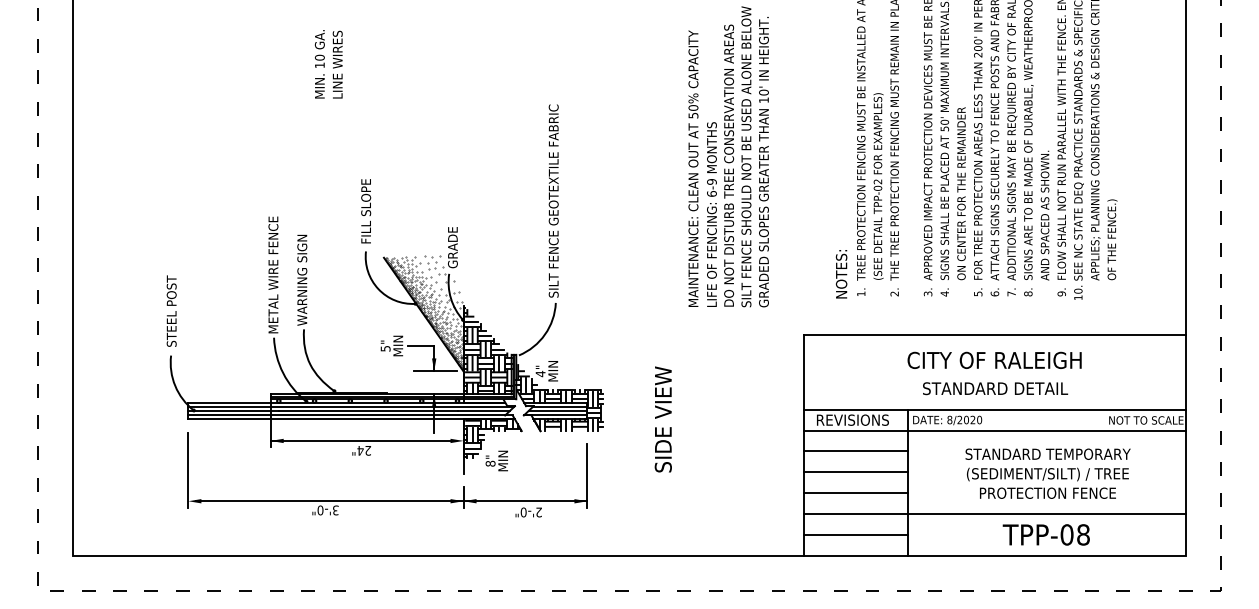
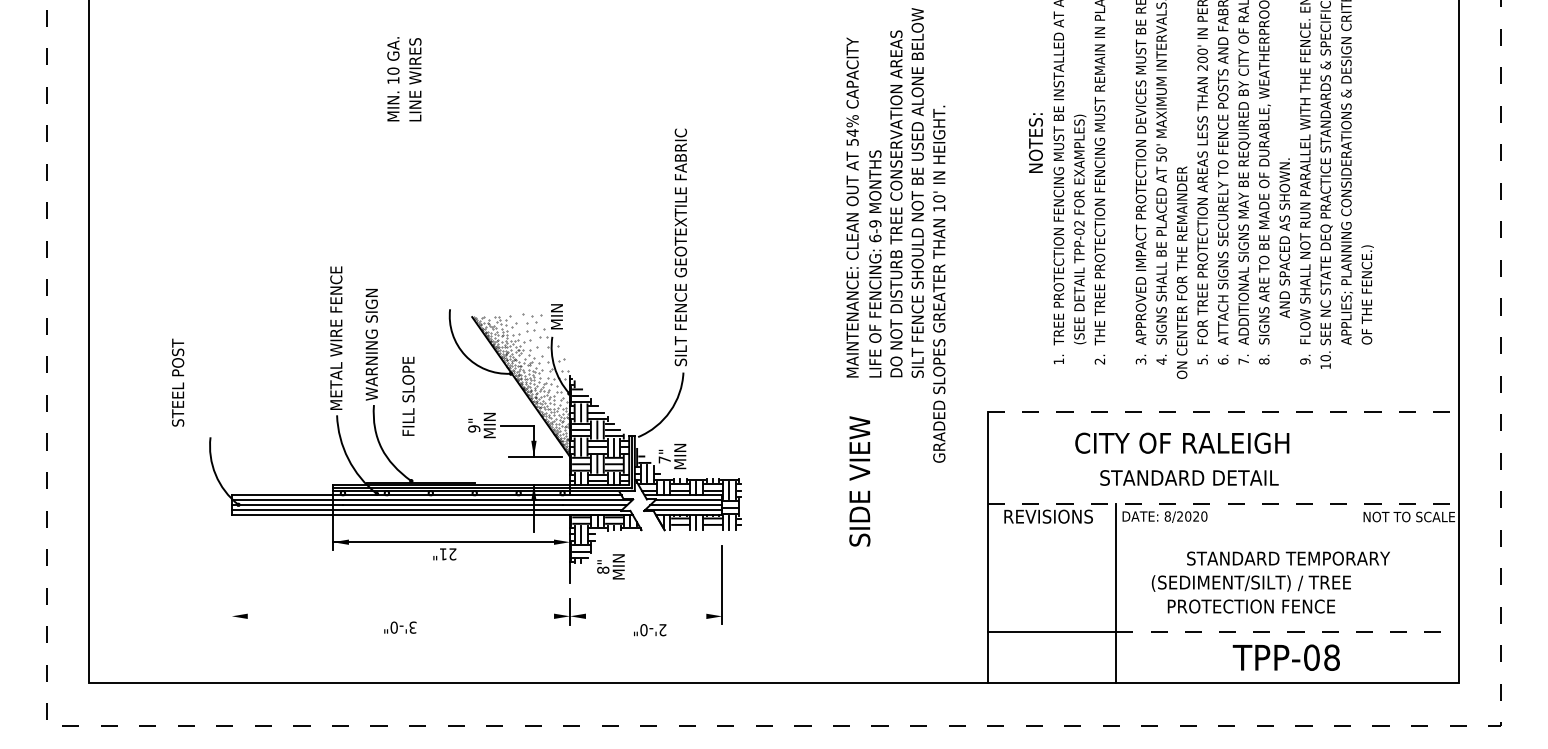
text: (693, 107) -> (852, 132), 50% -> 54%
text: (763, 162) -> (938, 284), moved
text: (961, 193) -> (1182, 272), moved
text: (366, 211) -> (408, 396), moved
text: (1044, 215) -> (1284, 238), moved
text: (452, 247) -> (556, 304), GRADE -> MIN
text: (841, 274) -> (1035, 143), moved
text: (171, 310) -> (177, 381), moved
line: (995, 335) -> (1223, 412), solid -> dashed
text: (385, 348) -> (474, 428), 5" -> 9"
text: (994, 359) -> (1182, 442), moved
text: (540, 373) -> (664, 459), 4" -> 7"
text: (995, 388) -> (1189, 477), moved
line: (995, 409) -> (1223, 503), solid -> dashed
text: (662, 419) -> (858, 481), moved
line: (994, 430) -> (1222, 529), removed
text: (360, 450) -> (443, 553), 24" -> 21"
line: (855, 451) -> (1051, 555), removed
line: (188, 470) -> (231, 578), removed
line: (855, 472) -> (1051, 581), removed
text: (1047, 482) -> (1250, 593), moved
line: (855, 493) -> (1051, 606), removed
line: (391, 501) -> (481, 616), removed
line: (1047, 514) -> (1287, 632), solid -> dashed
line: (855, 534) -> (1051, 657), removed

